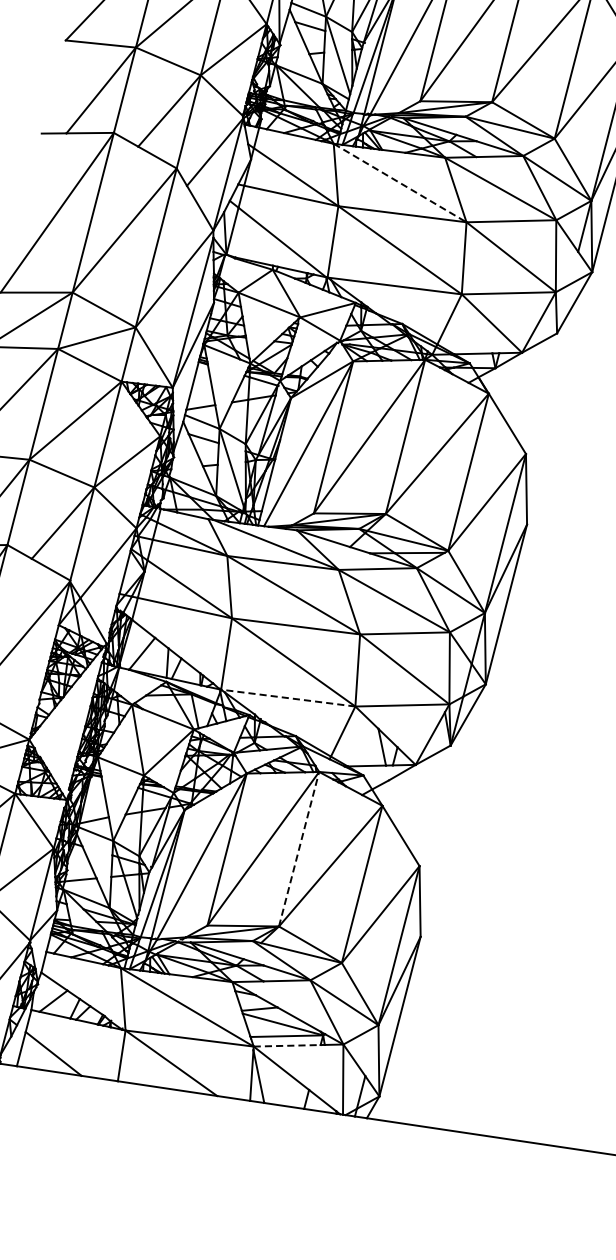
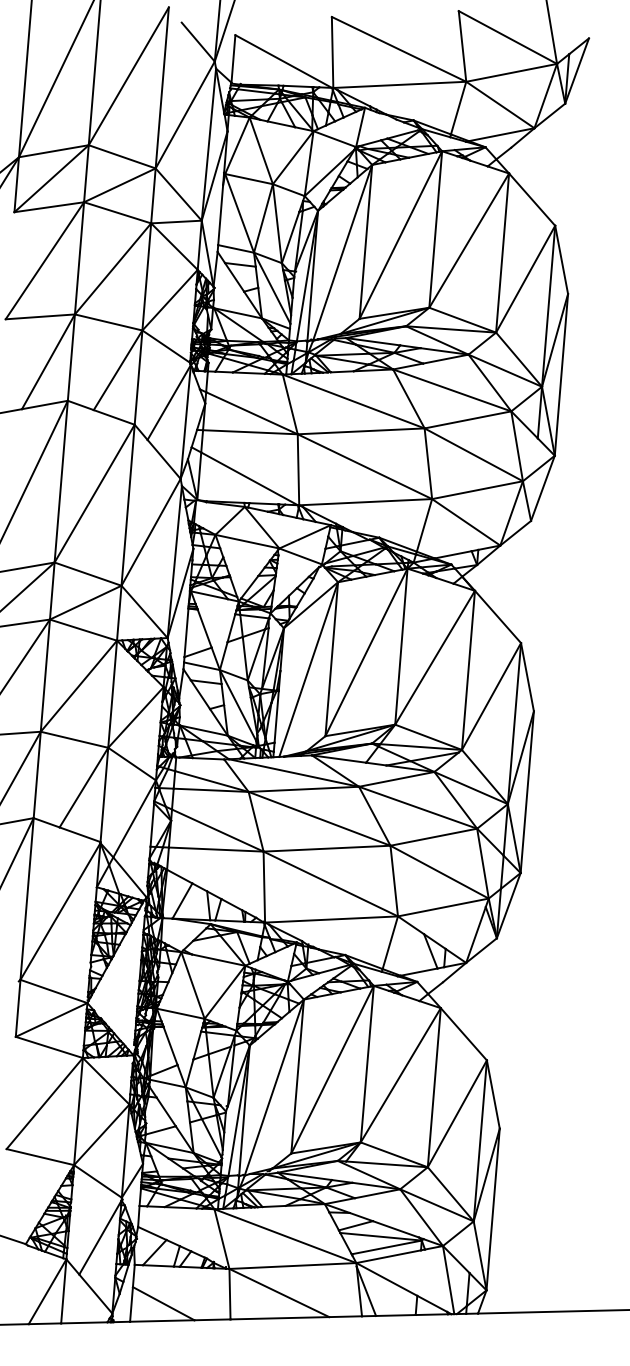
line: (399, 183) -> (353, 401), dashed -> solid
line: (288, 698) -> (331, 919), dashed -> solid
line: (299, 849) -> (367, 1064), dashed -> solid
line: (287, 1045) -> (388, 1256), dashed -> solid

